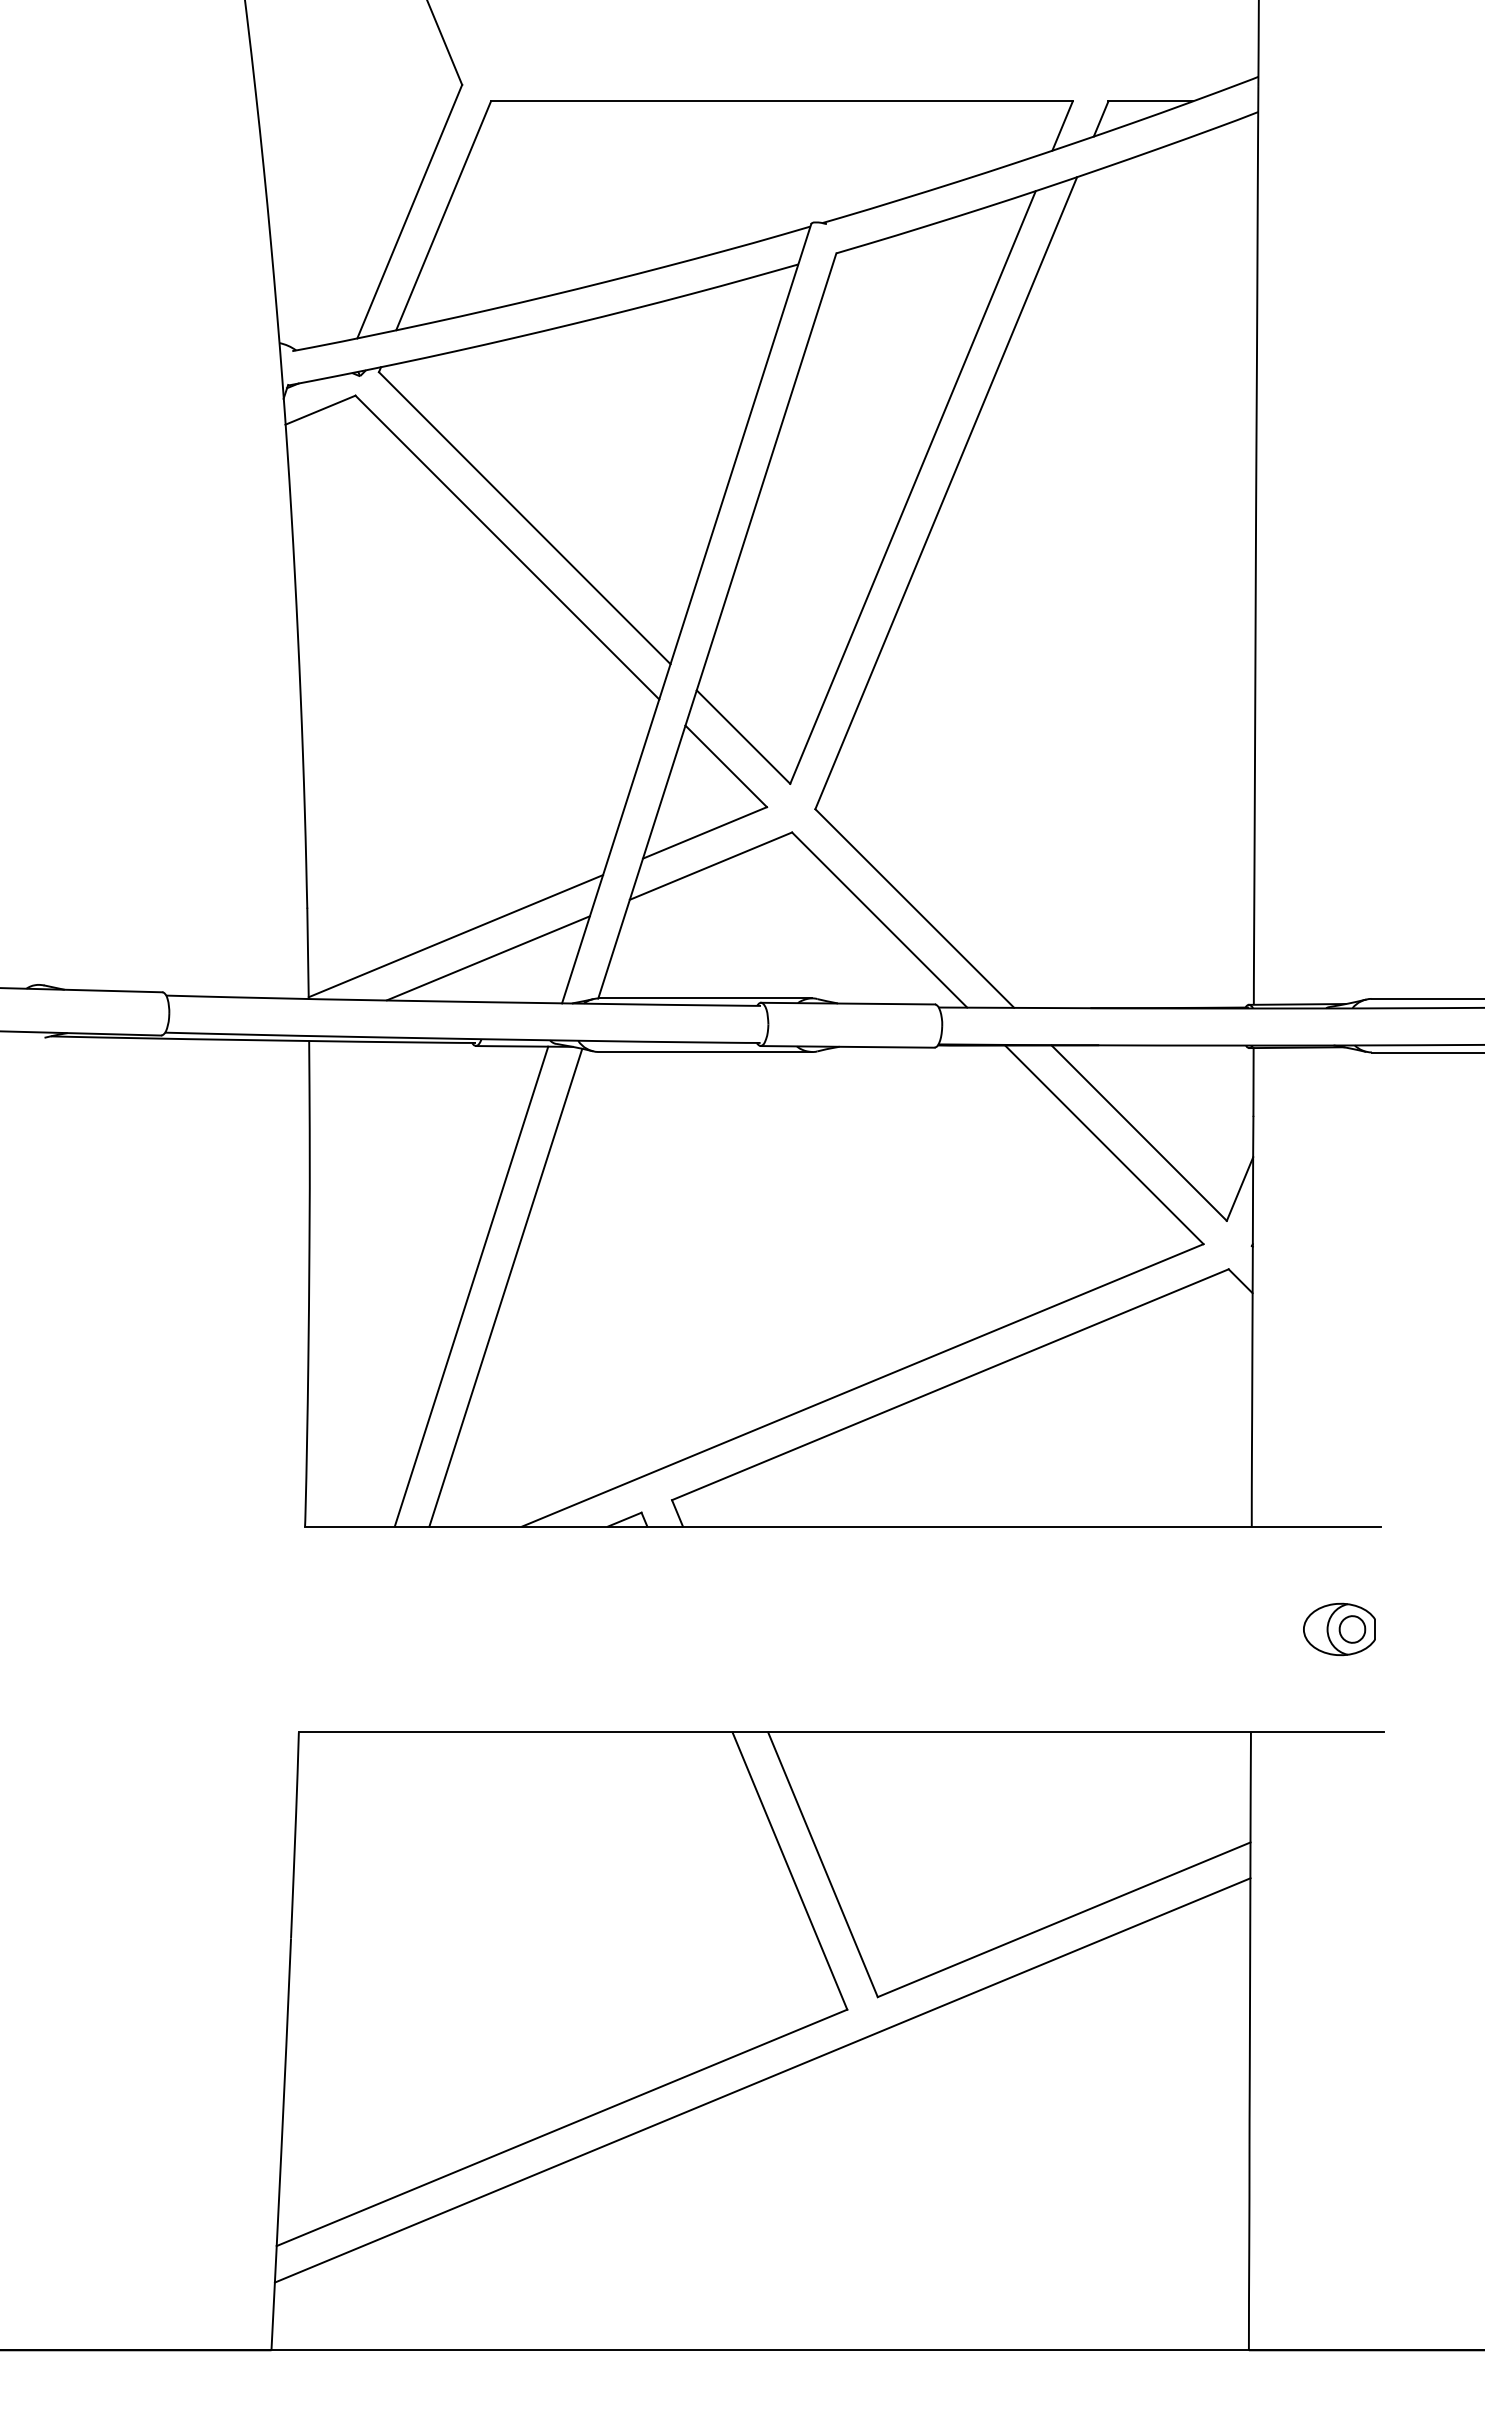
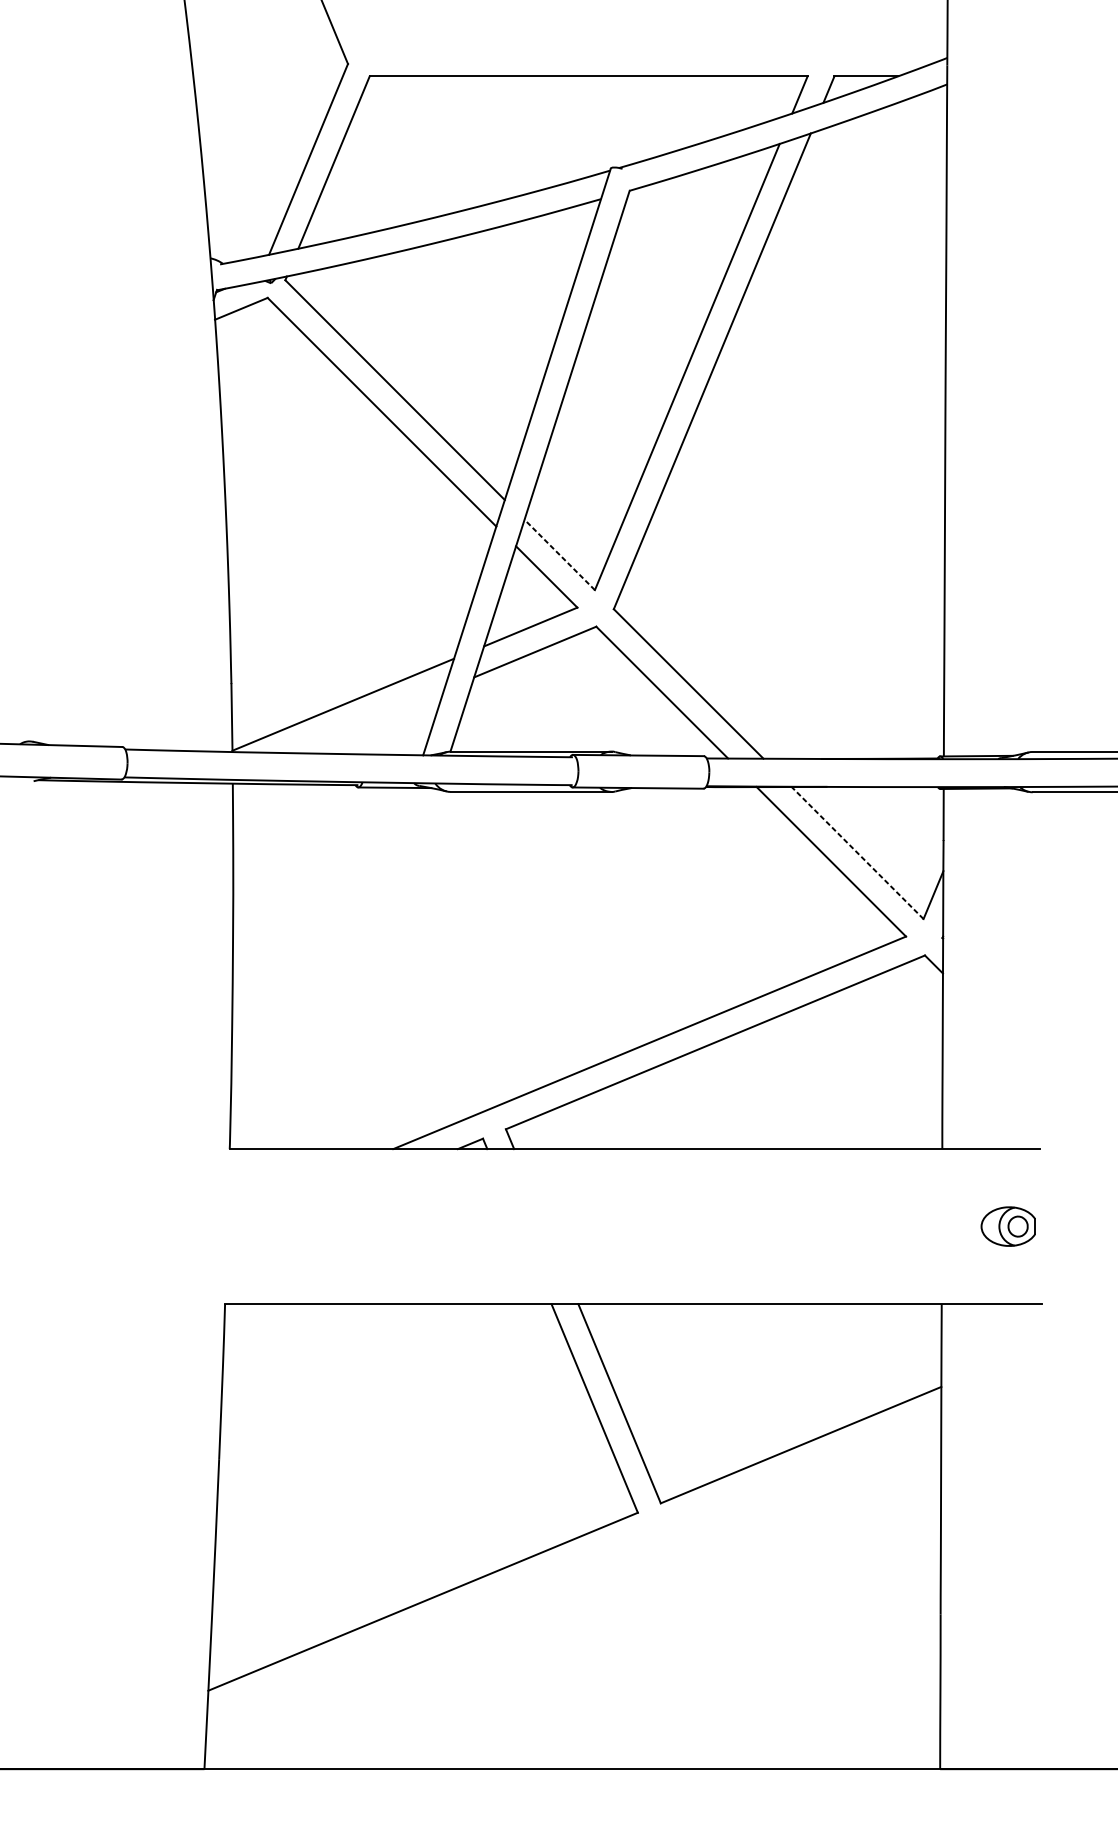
line: (743, 736) -> (559, 554), solid -> dashed
line: (488, 958) -> (367, 721), removed
line: (1139, 1133) -> (857, 853), solid -> dashed
line: (471, 1286) -> (355, 968), removed
line: (505, 1287) -> (380, 969), removed
line: (762, 2080) -> (574, 1566), removed

